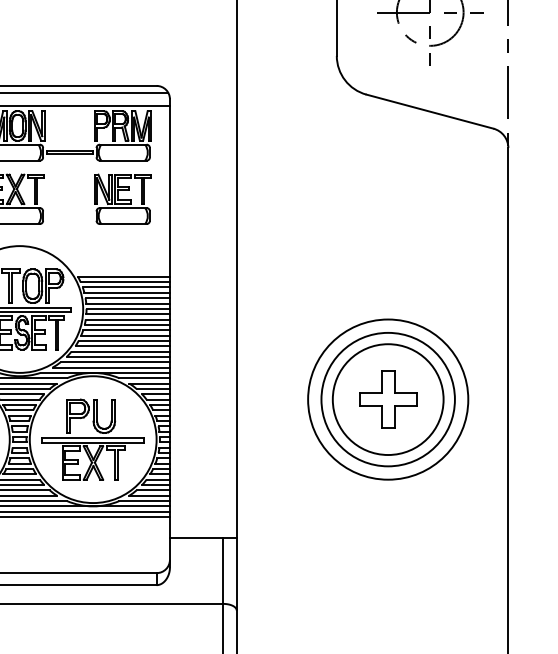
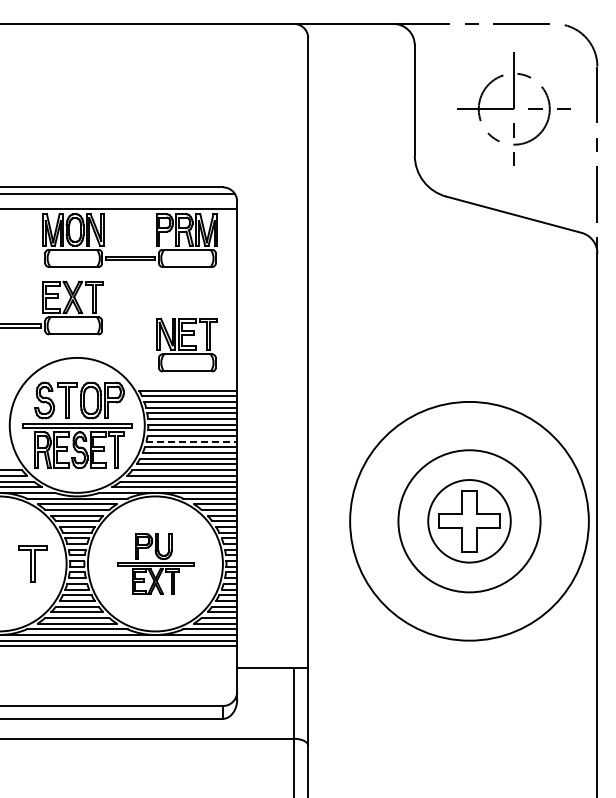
part: (122, 198) -> (186, 344), moved
line: (128, 324) -> (192, 441), solid -> dashed
circle: (388, 399) -> (469, 521), size x0.7
circle: (388, 399) -> (469, 521), size x1.4
part: (93, 439) -> (155, 563), size x0.7

